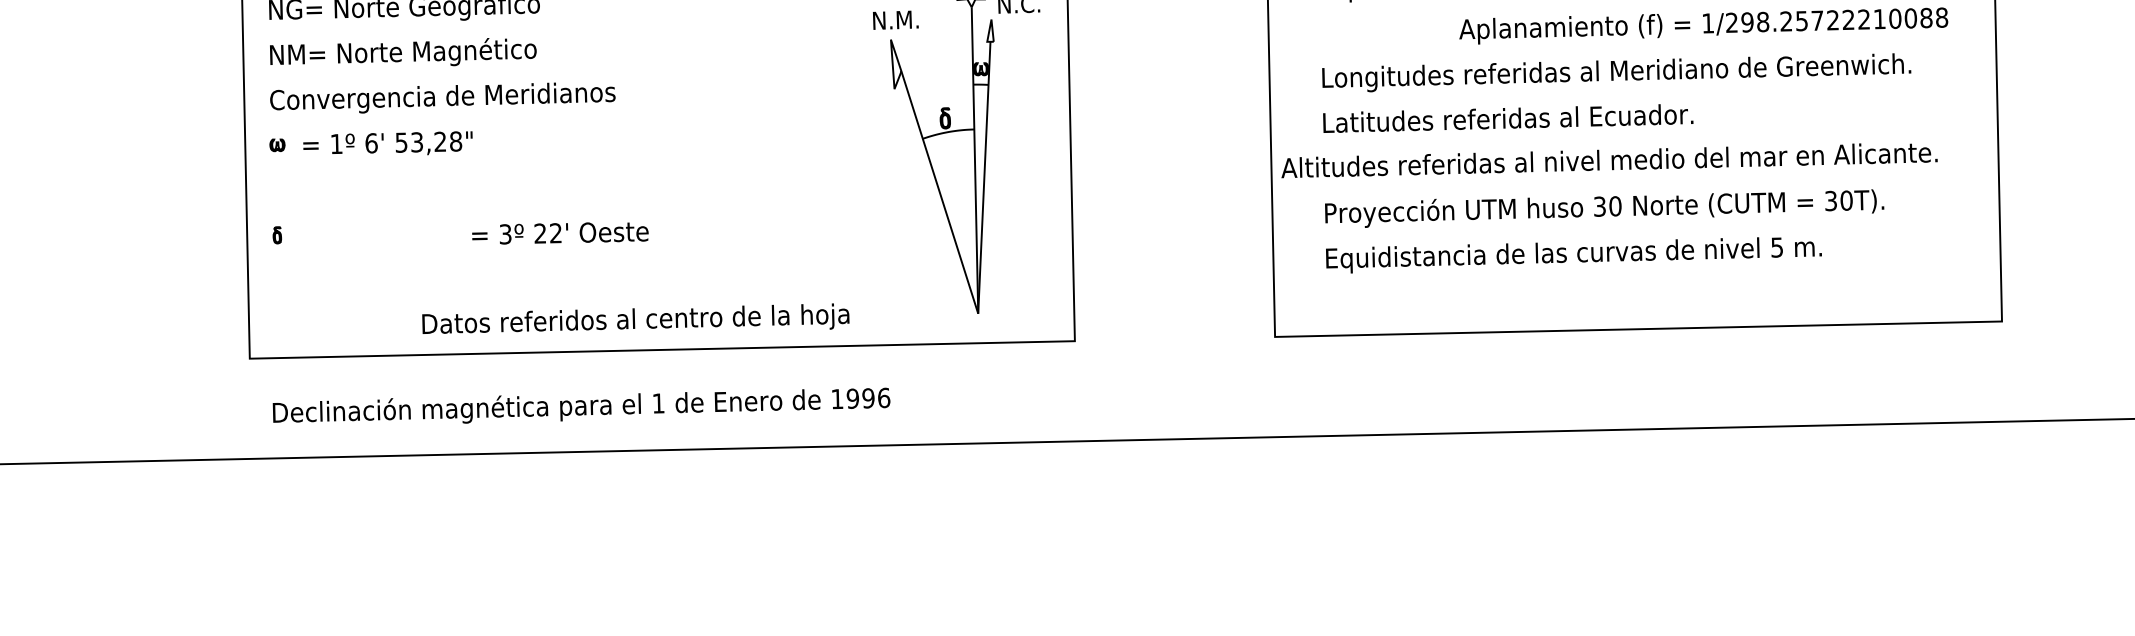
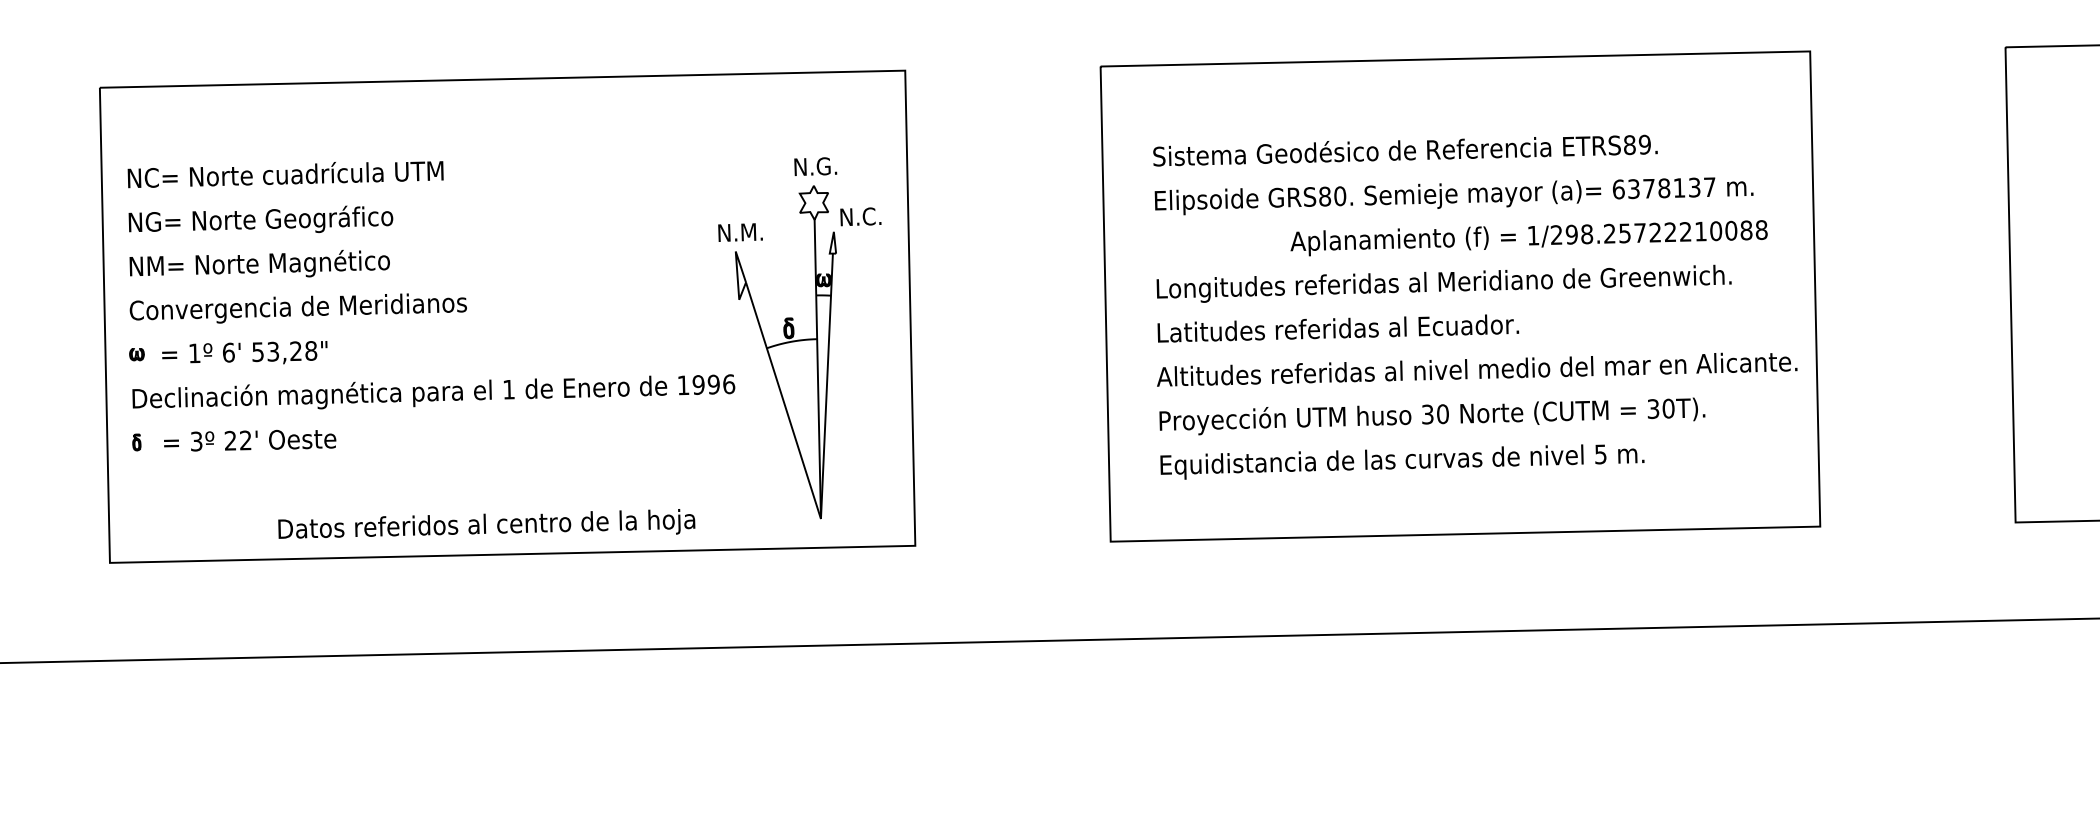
text: (1609, 160) -> (1477, 369), moved
text: (560, 233) -> (250, 440), moved
text: (581, 405) -> (433, 391), moved

